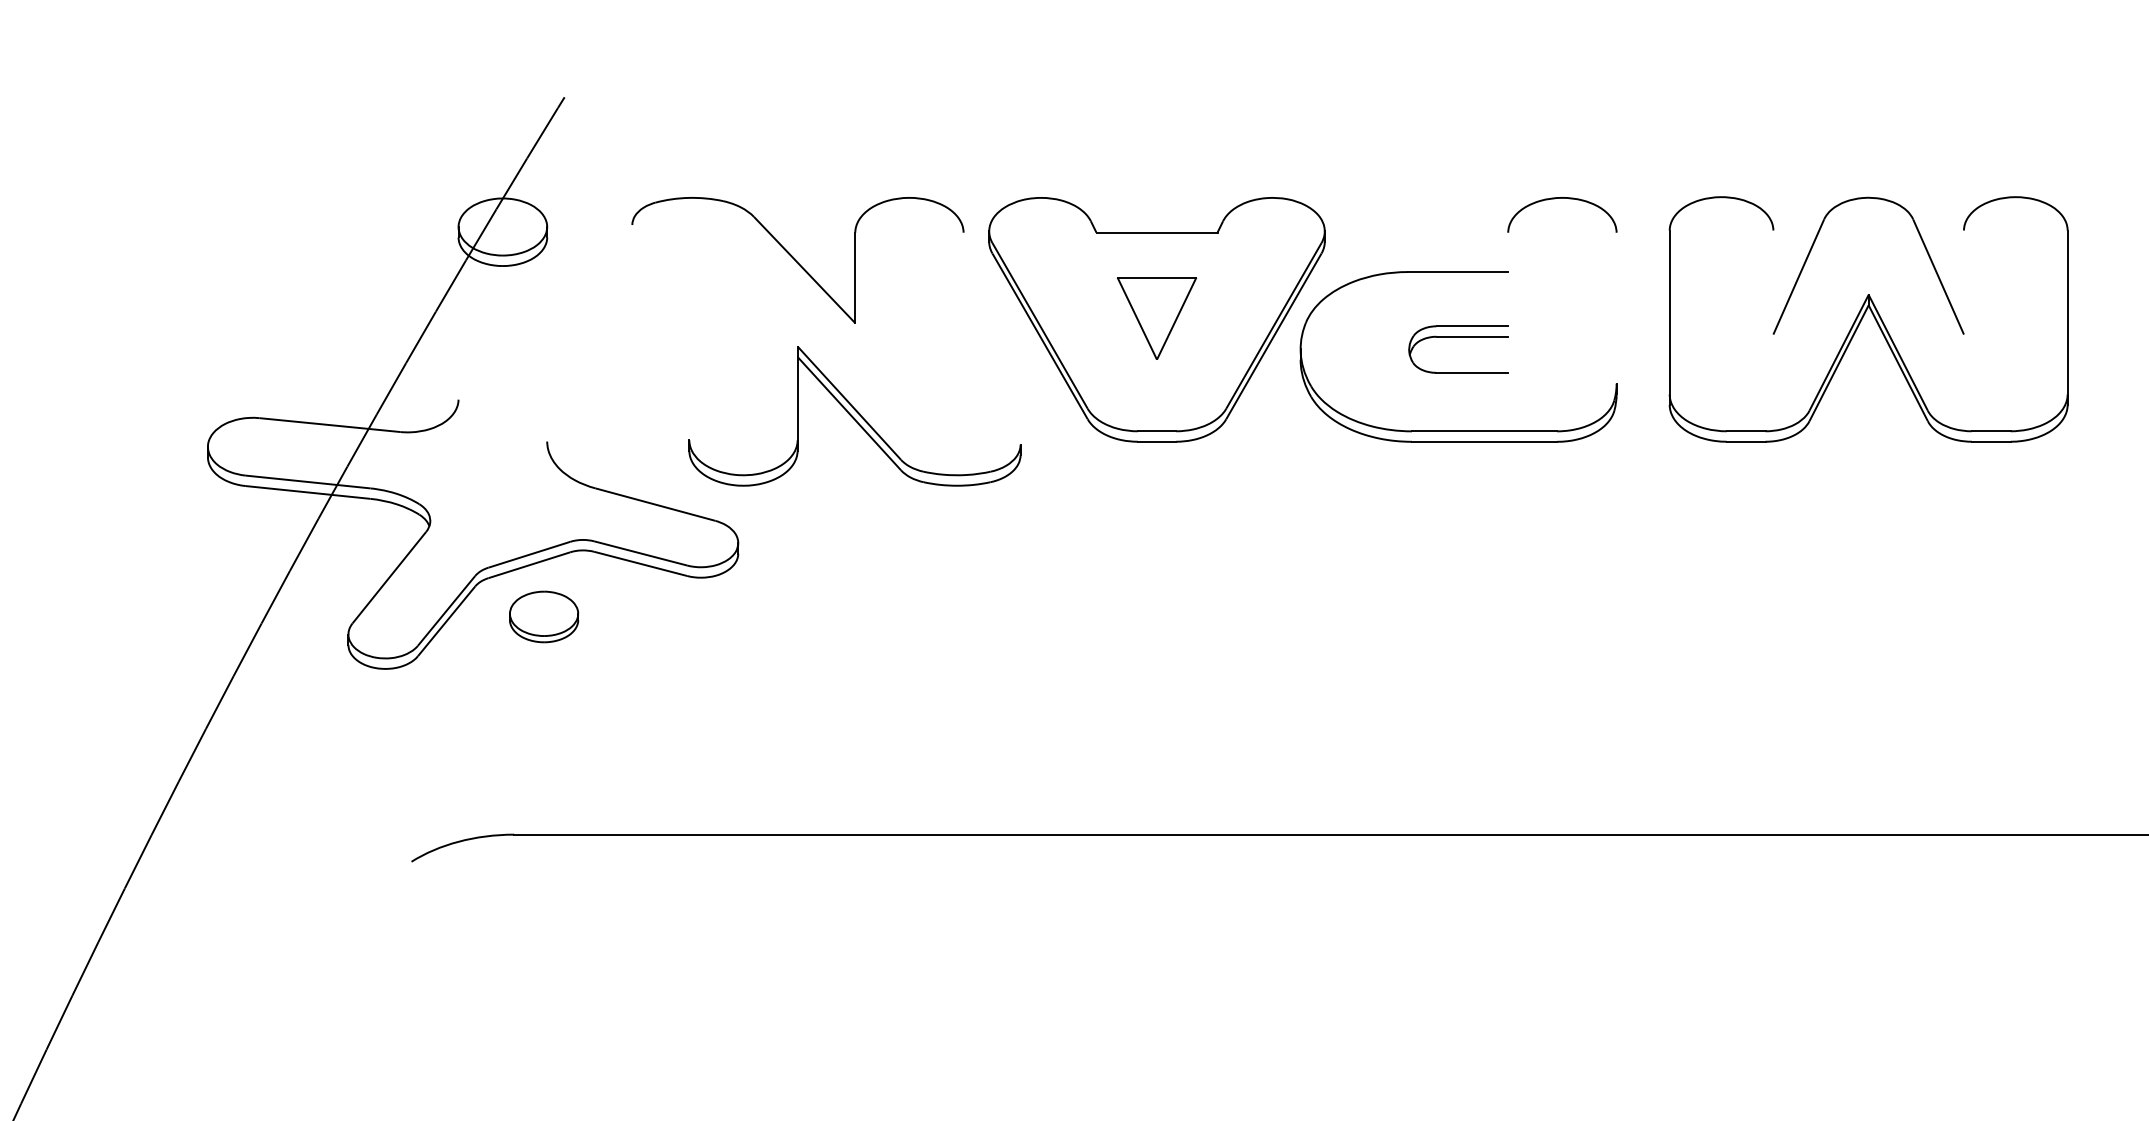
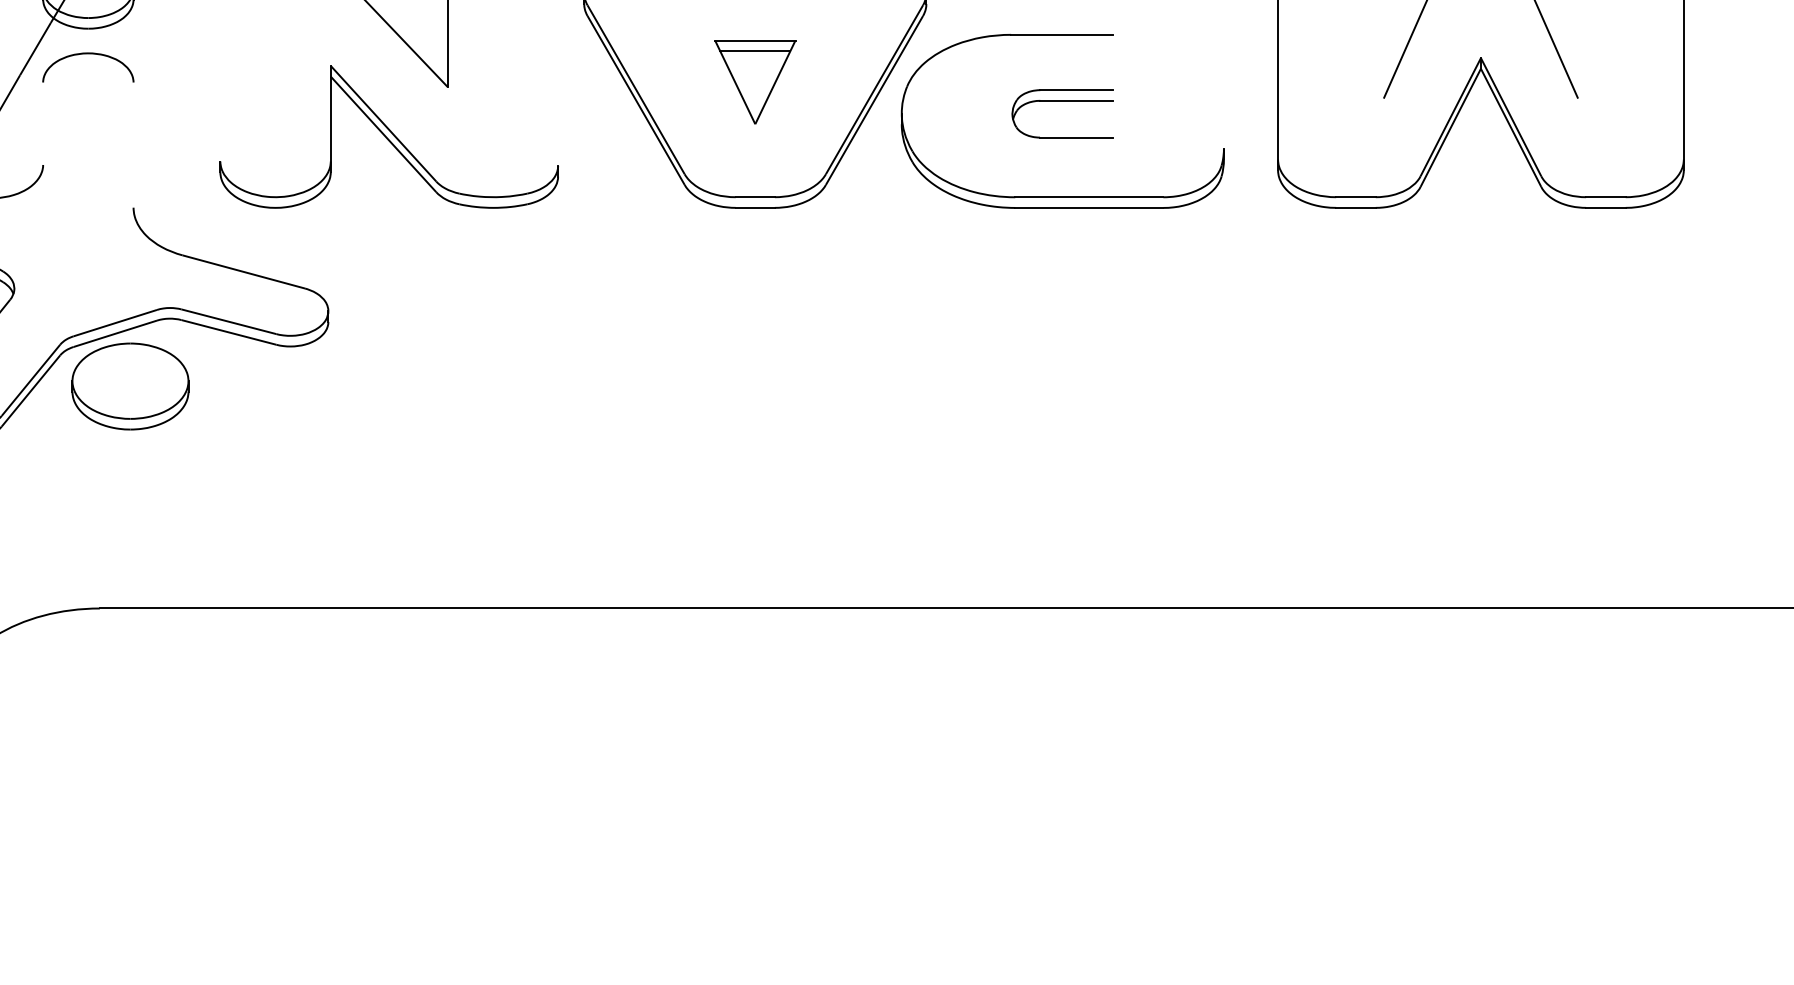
line: (1156, 288) -> (754, 51), added
curve: (502, 291) -> (87, 54), added
part: (854, 416) -> (388, 137), moved
part: (543, 616) -> (129, 386), size x1.67

